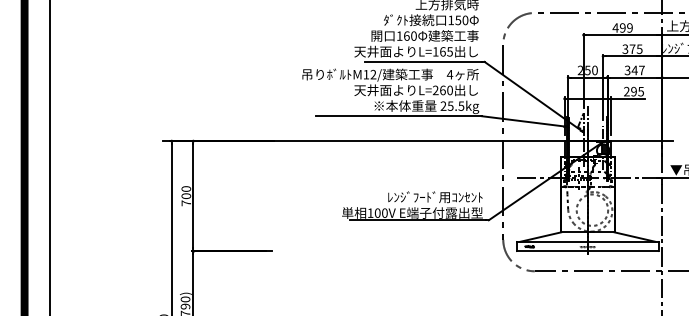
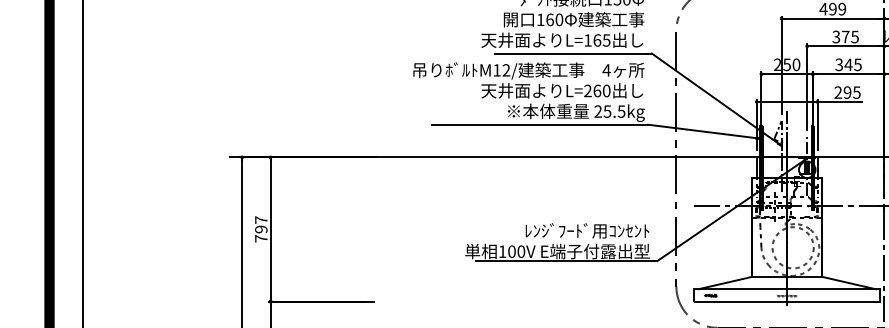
text: (641, 70) -> (857, 64), 347 -> 345
text: (186, 192) -> (261, 224), 700 -> 797

